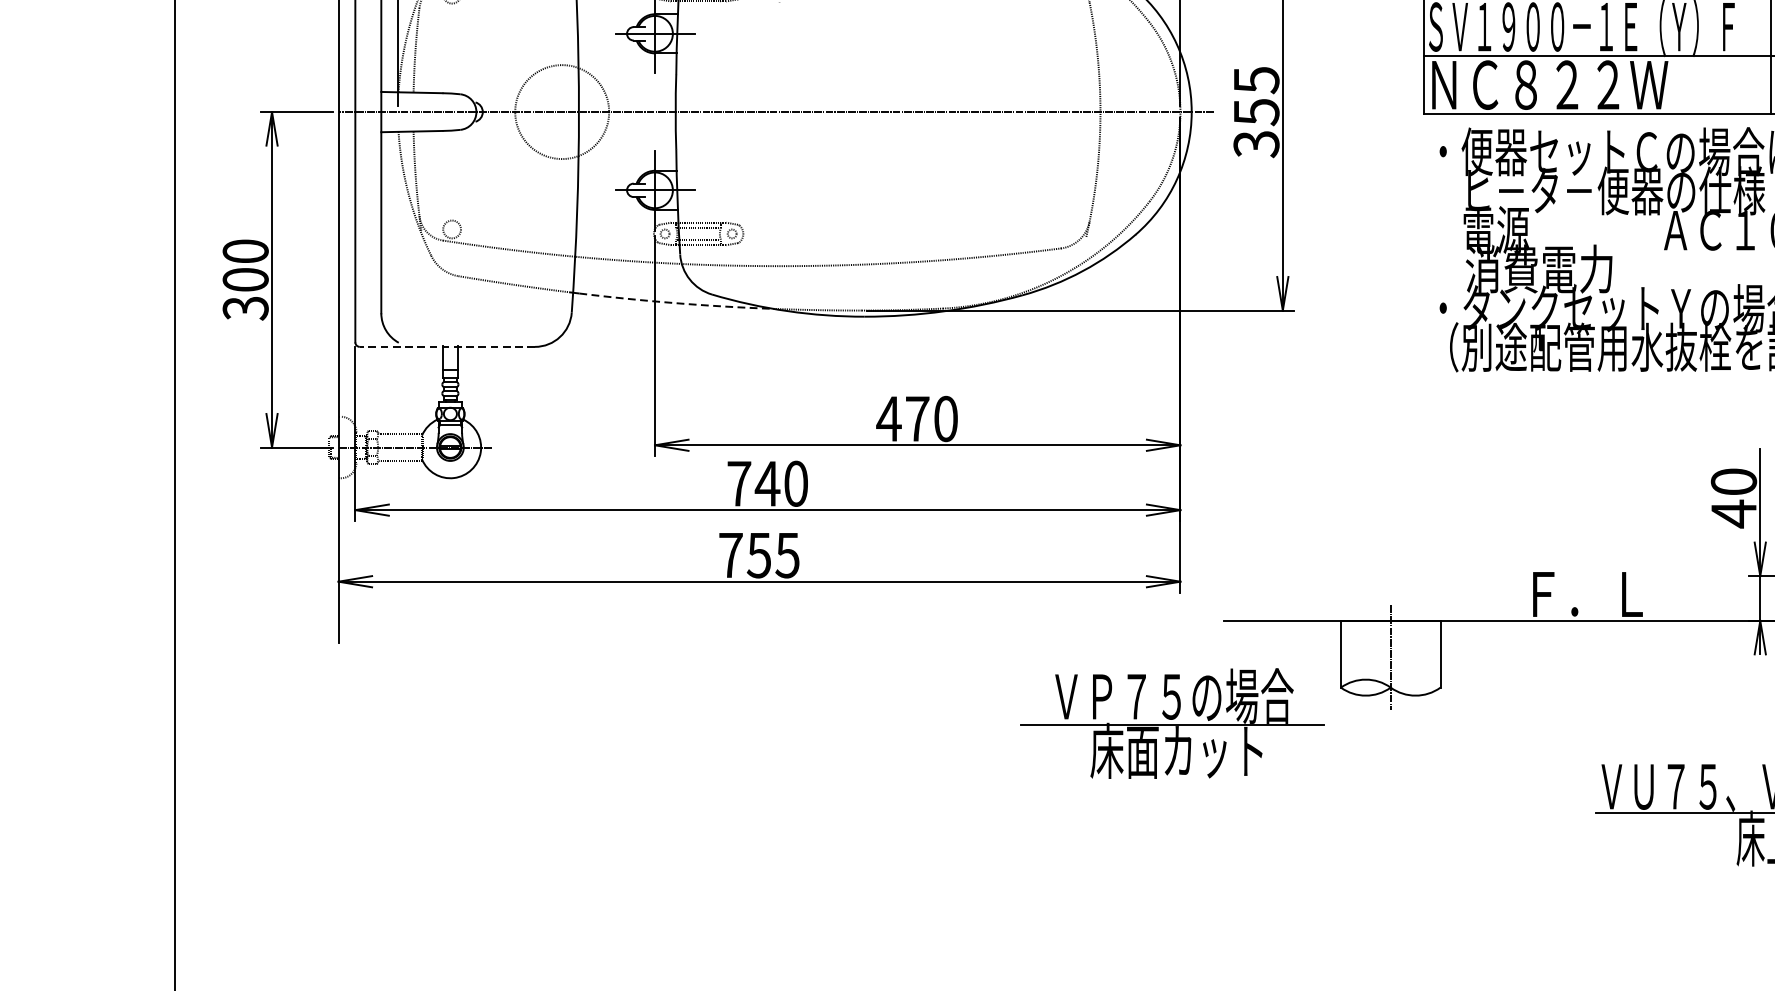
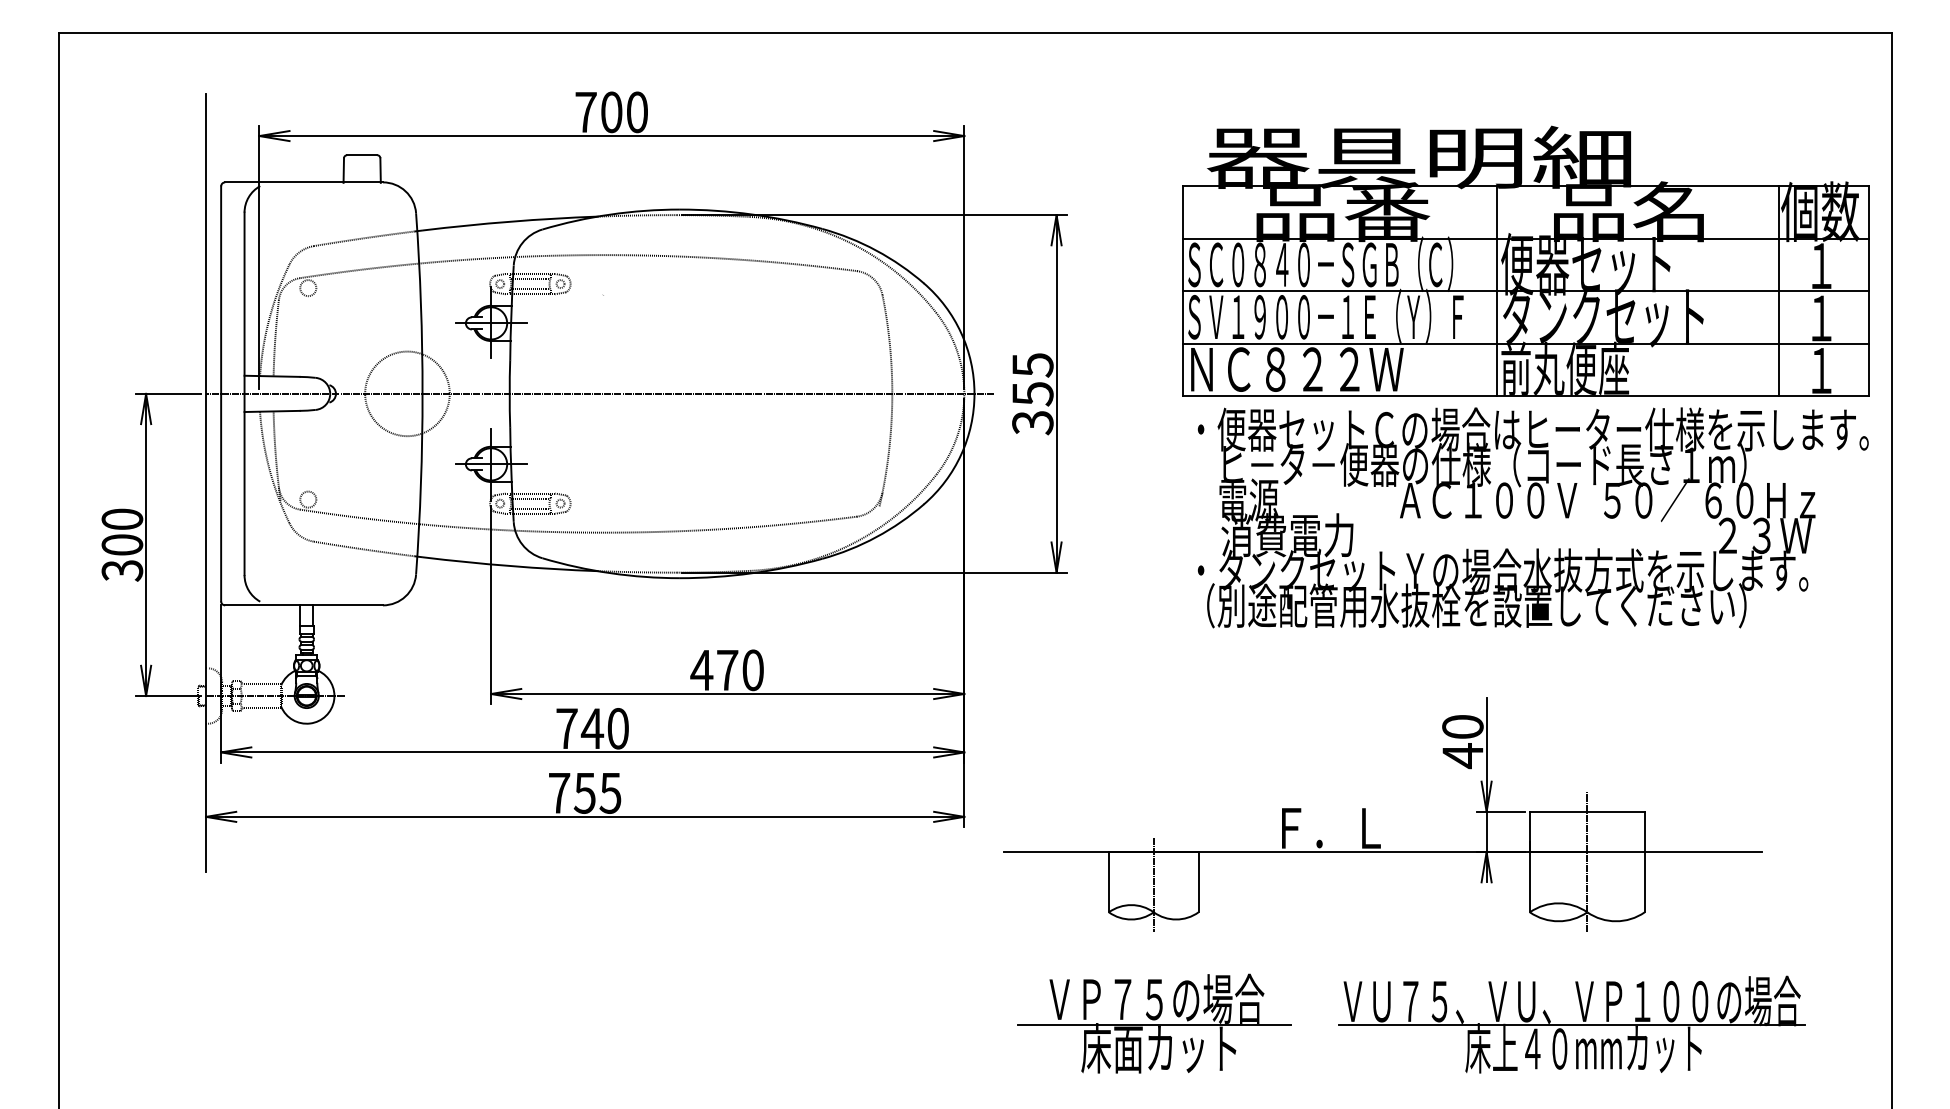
arc: (676, 303) -> (510, 566), dashed -> solid
line: (447, 347) -> (304, 605), dashed -> solid
part: (1171, 723) -> (1154, 1023), moved

